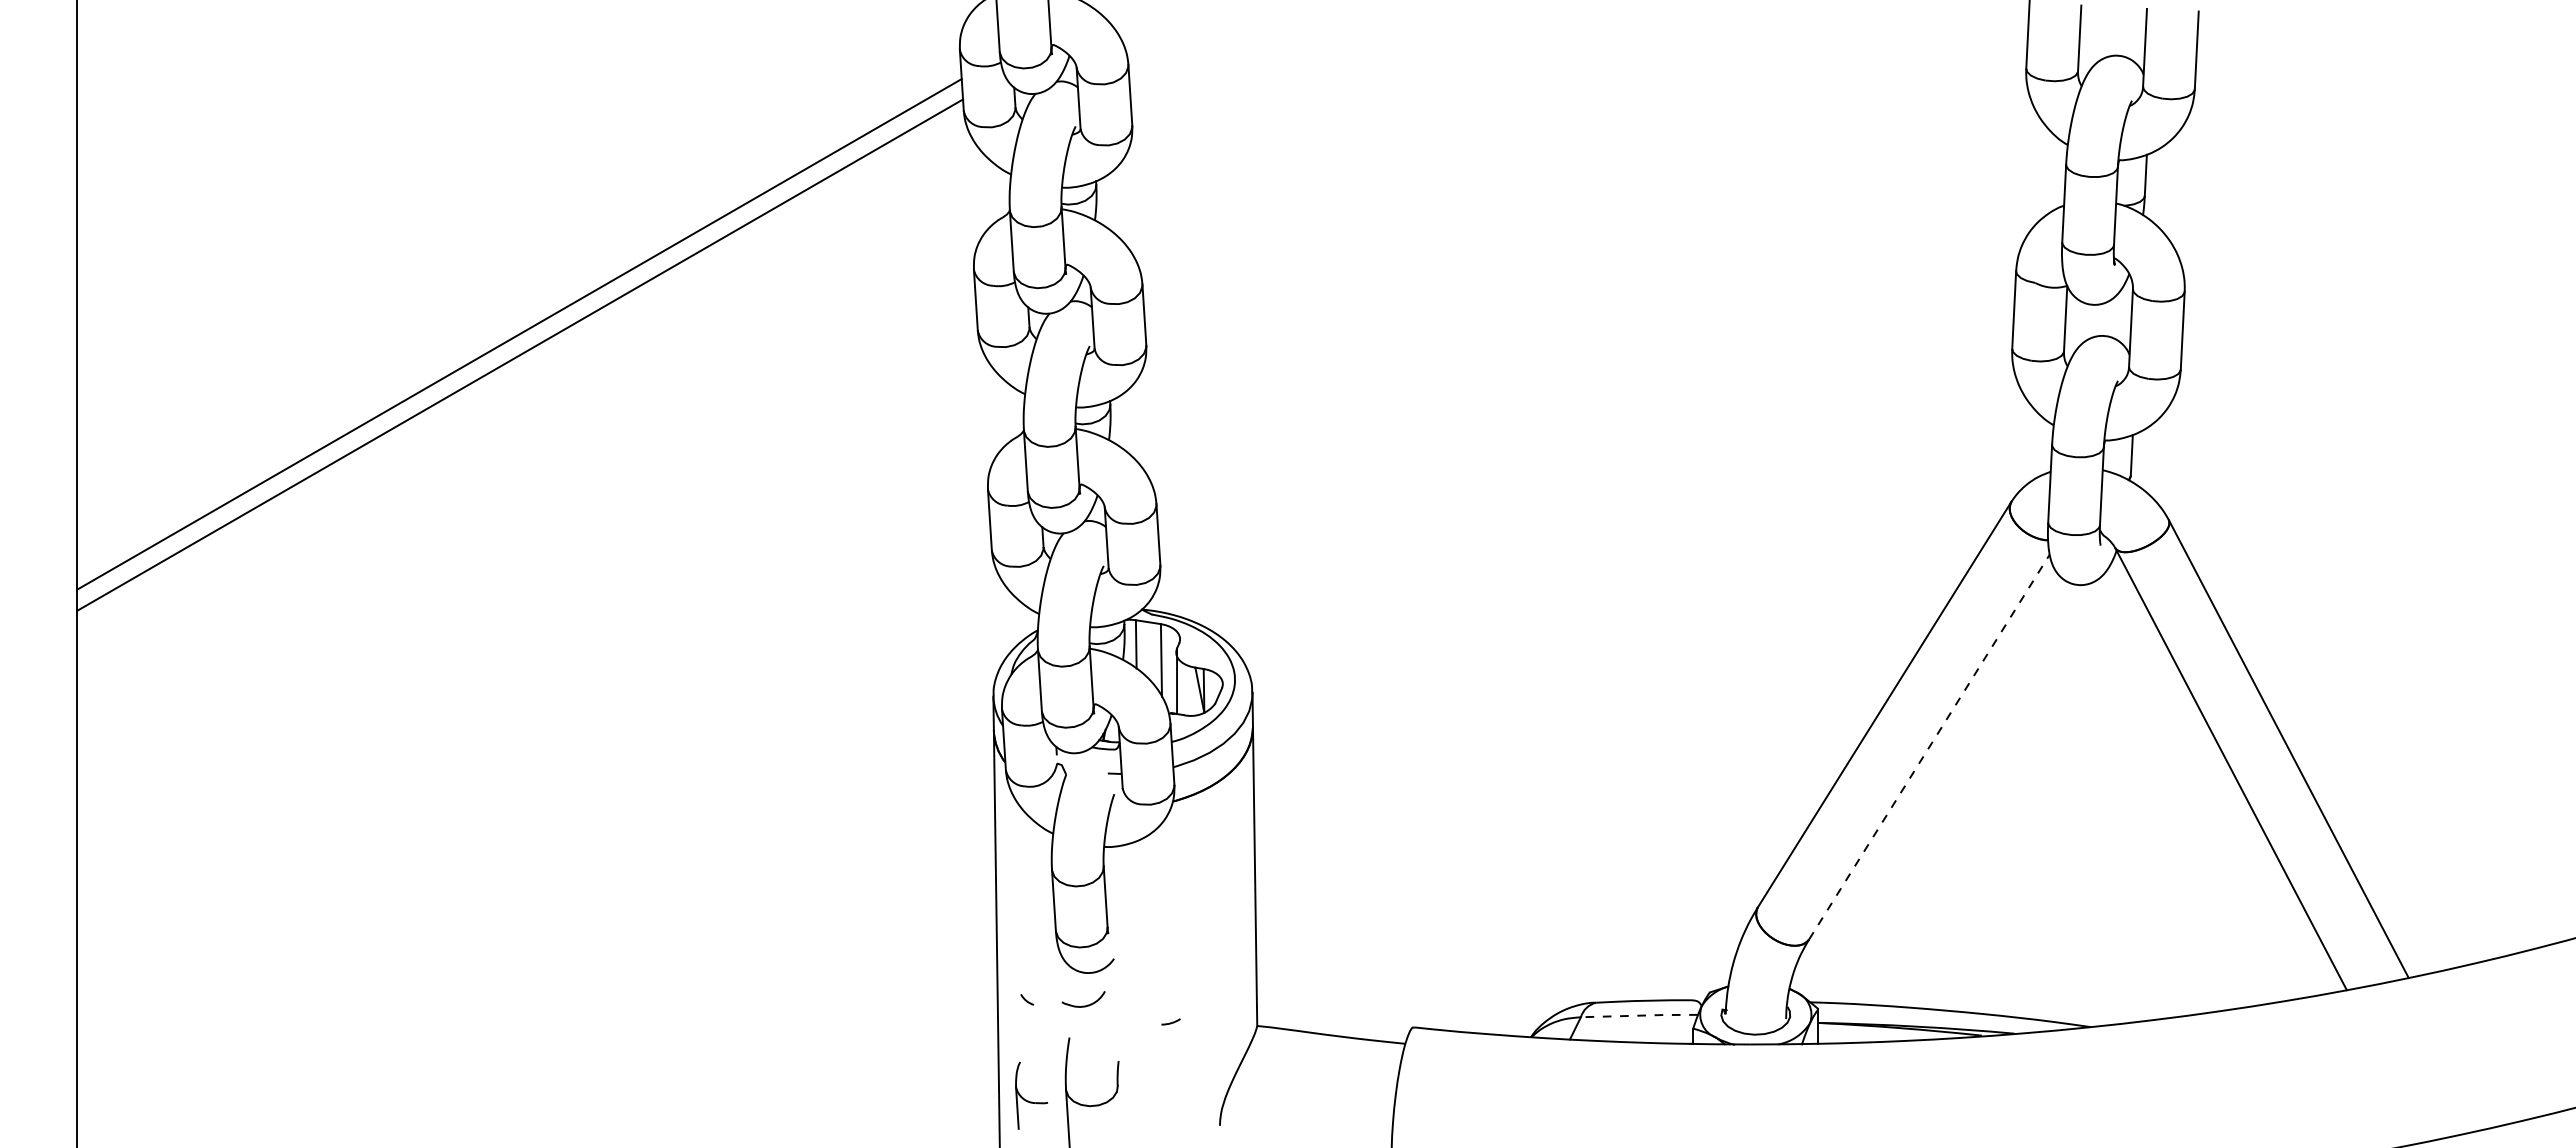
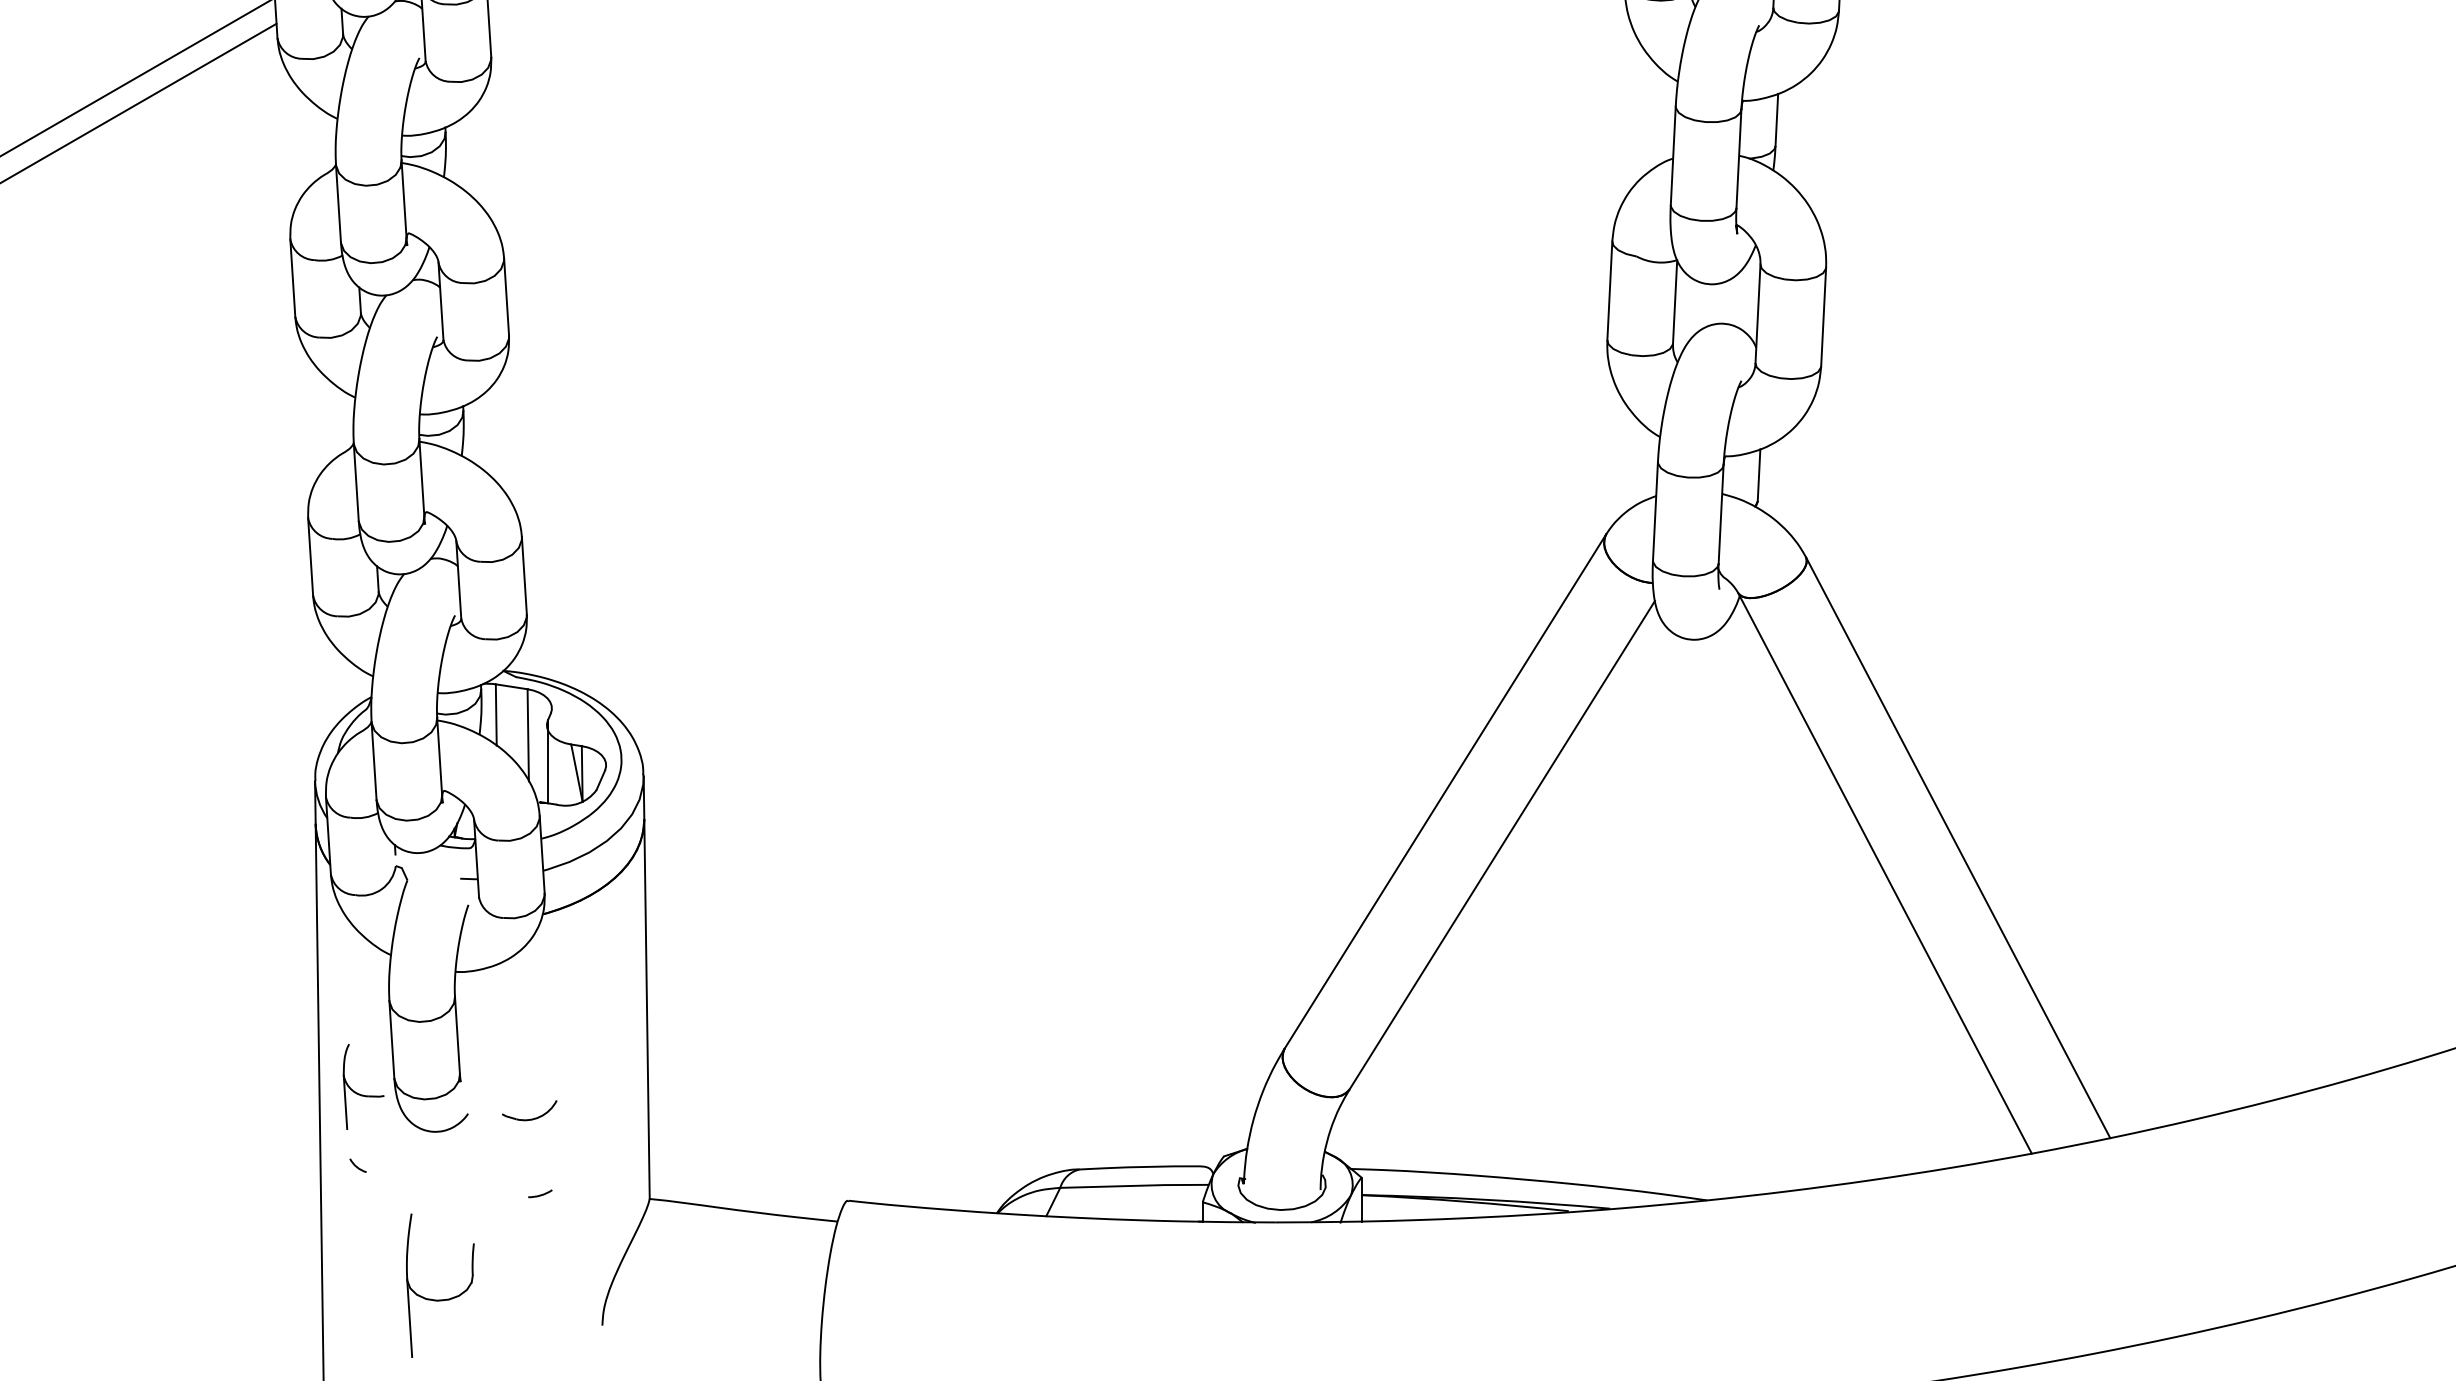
line: (1929, 746) -> (1502, 844), dashed -> solid
part: (1083, 999) -> (529, 1110), moved
line: (1639, 1015) -> (1134, 1185), dashed -> solid
part: (1031, 1095) -> (363, 1086), moved

